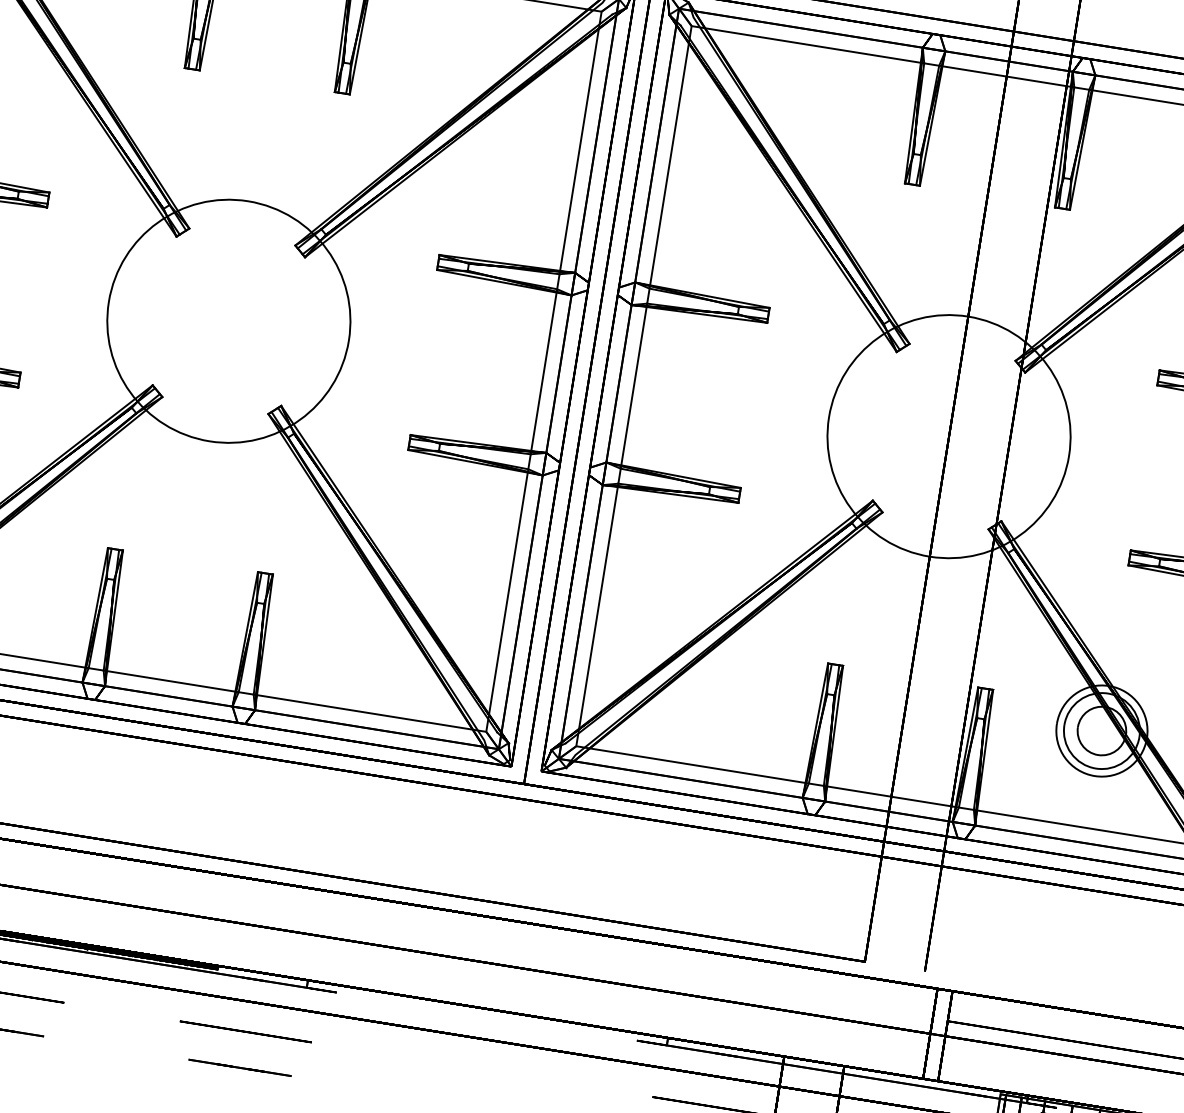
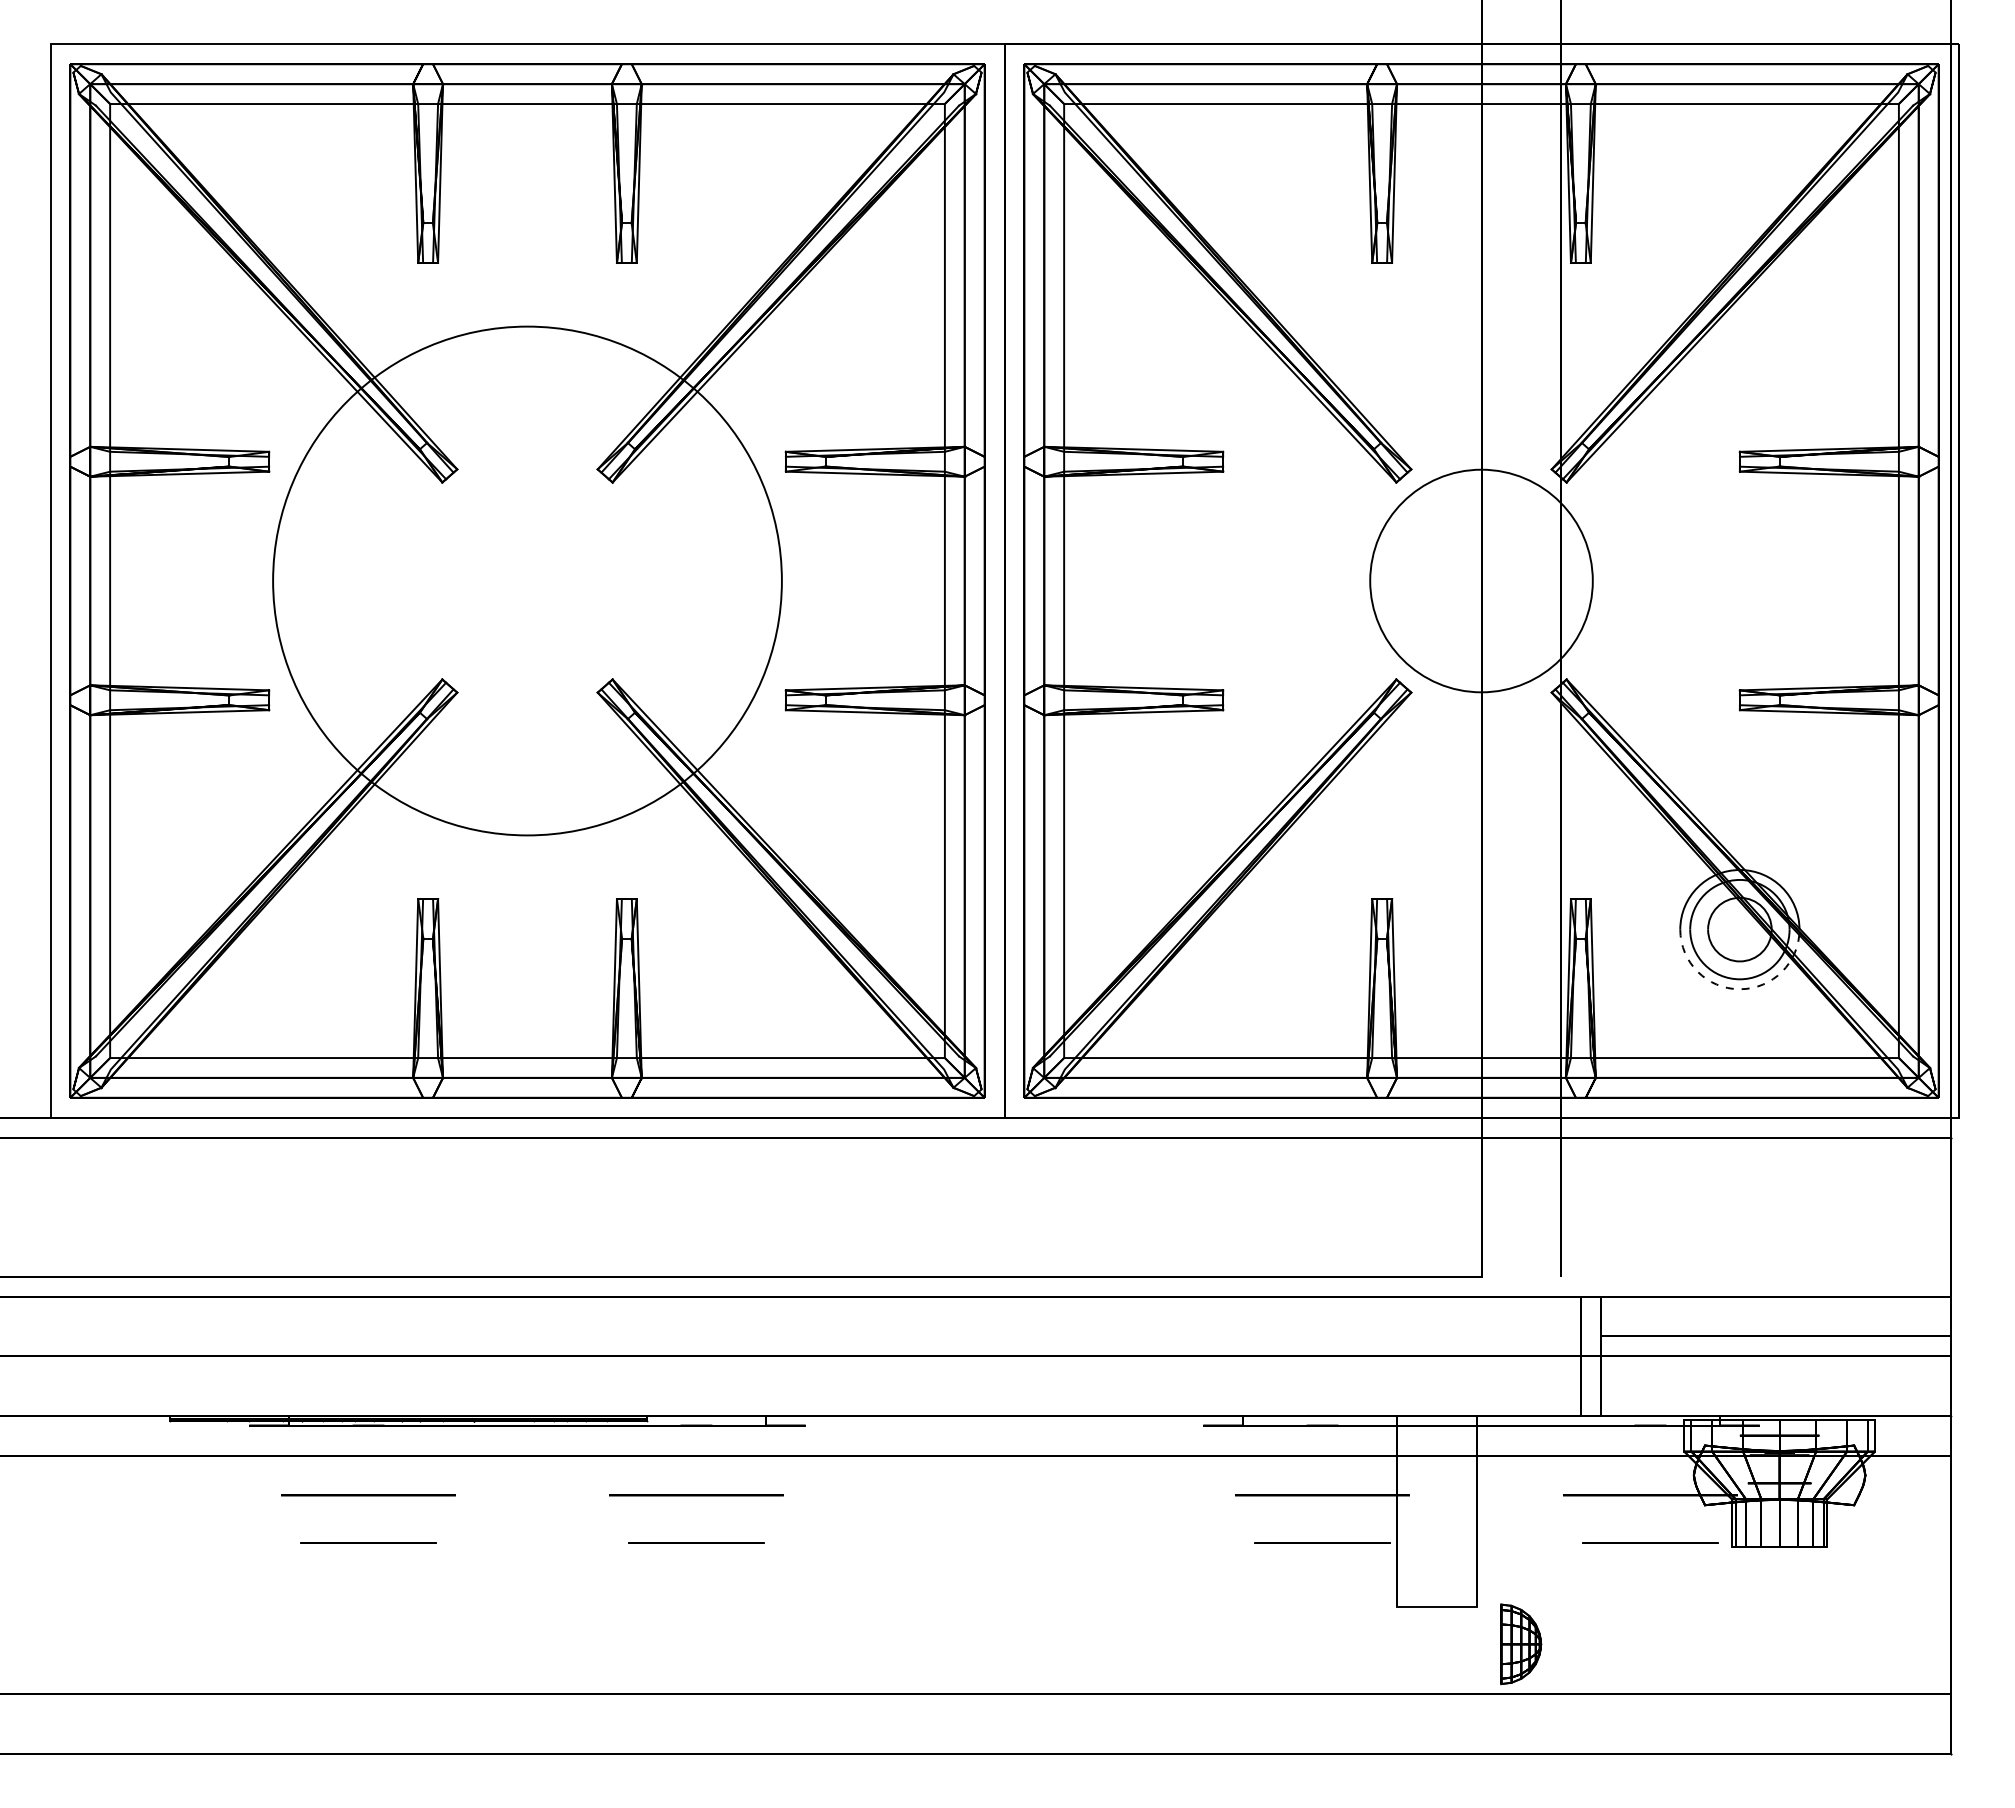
circle: (228, 321) -> (527, 581), size x1.6
circle: (948, 437) -> (1481, 581), size x0.7
arc: (1094, 776) -> (1739, 989), solid -> dashed

